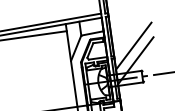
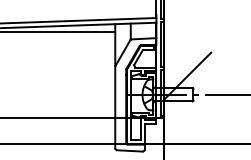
line: (133, 46) -> (187, 59), removed

